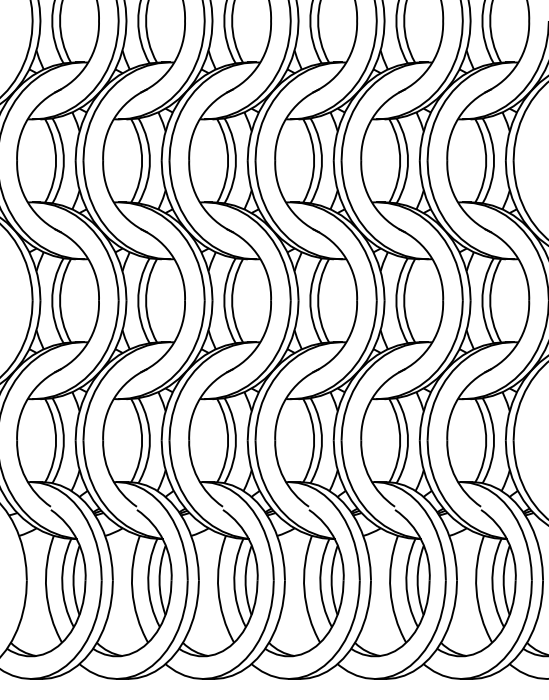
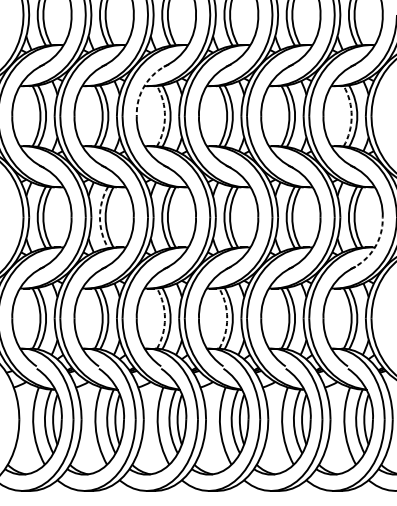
arc: (200, 118) -> (144, 85), solid -> dashed
arc: (228, 160) -> (165, 115), solid -> dashed
arc: (486, 160) -> (351, 115), solid -> dashed
arc: (138, 300) -> (100, 217), solid -> dashed
arc: (517, 343) -> (374, 248), solid -> dashed
arc: (228, 440) -> (165, 318), solid -> dashed
arc: (314, 440) -> (227, 318), solid -> dashed

